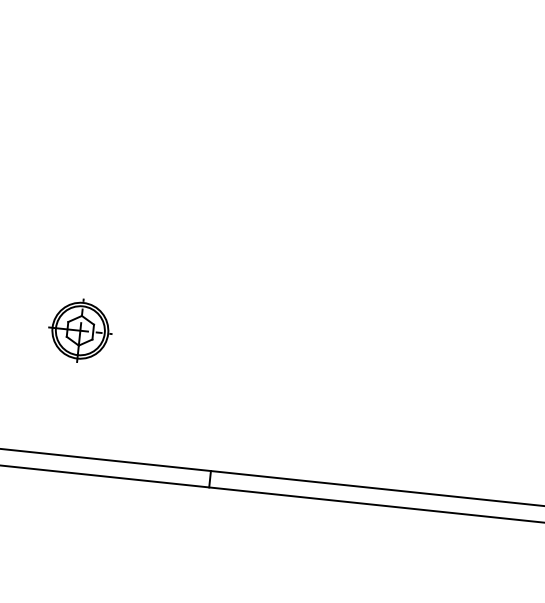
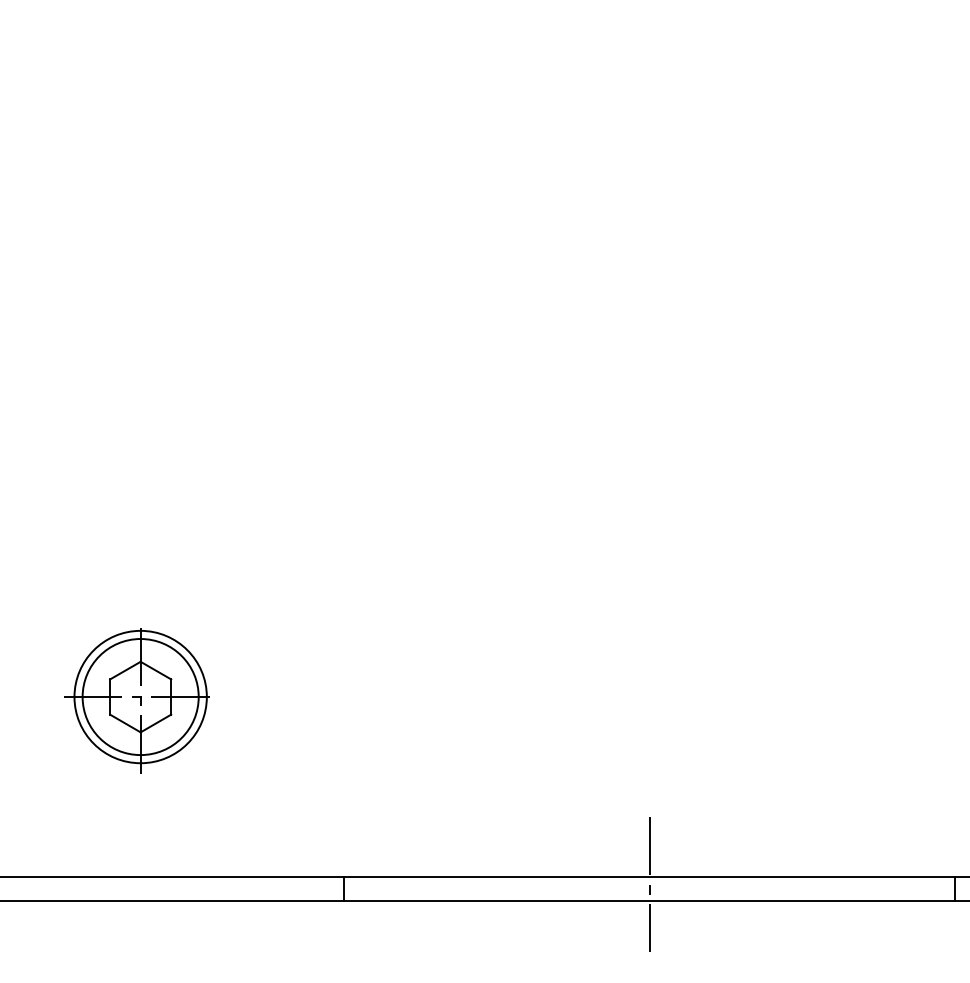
part: (78, 331) -> (136, 700), size x1.67
line: (424, 498) -> (649, 884), added

